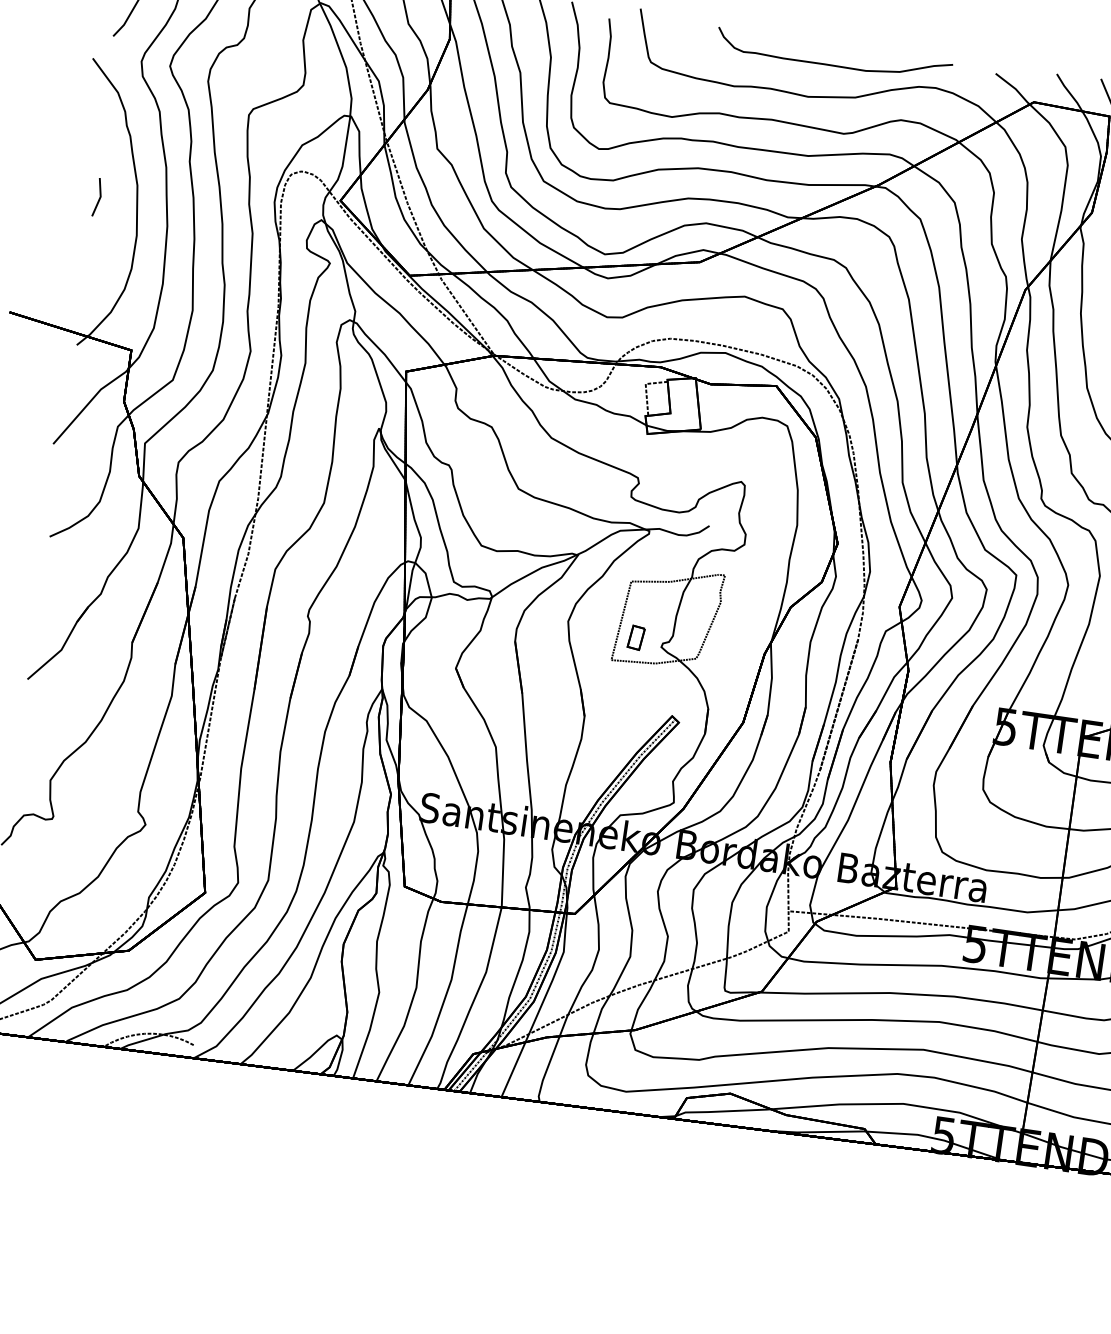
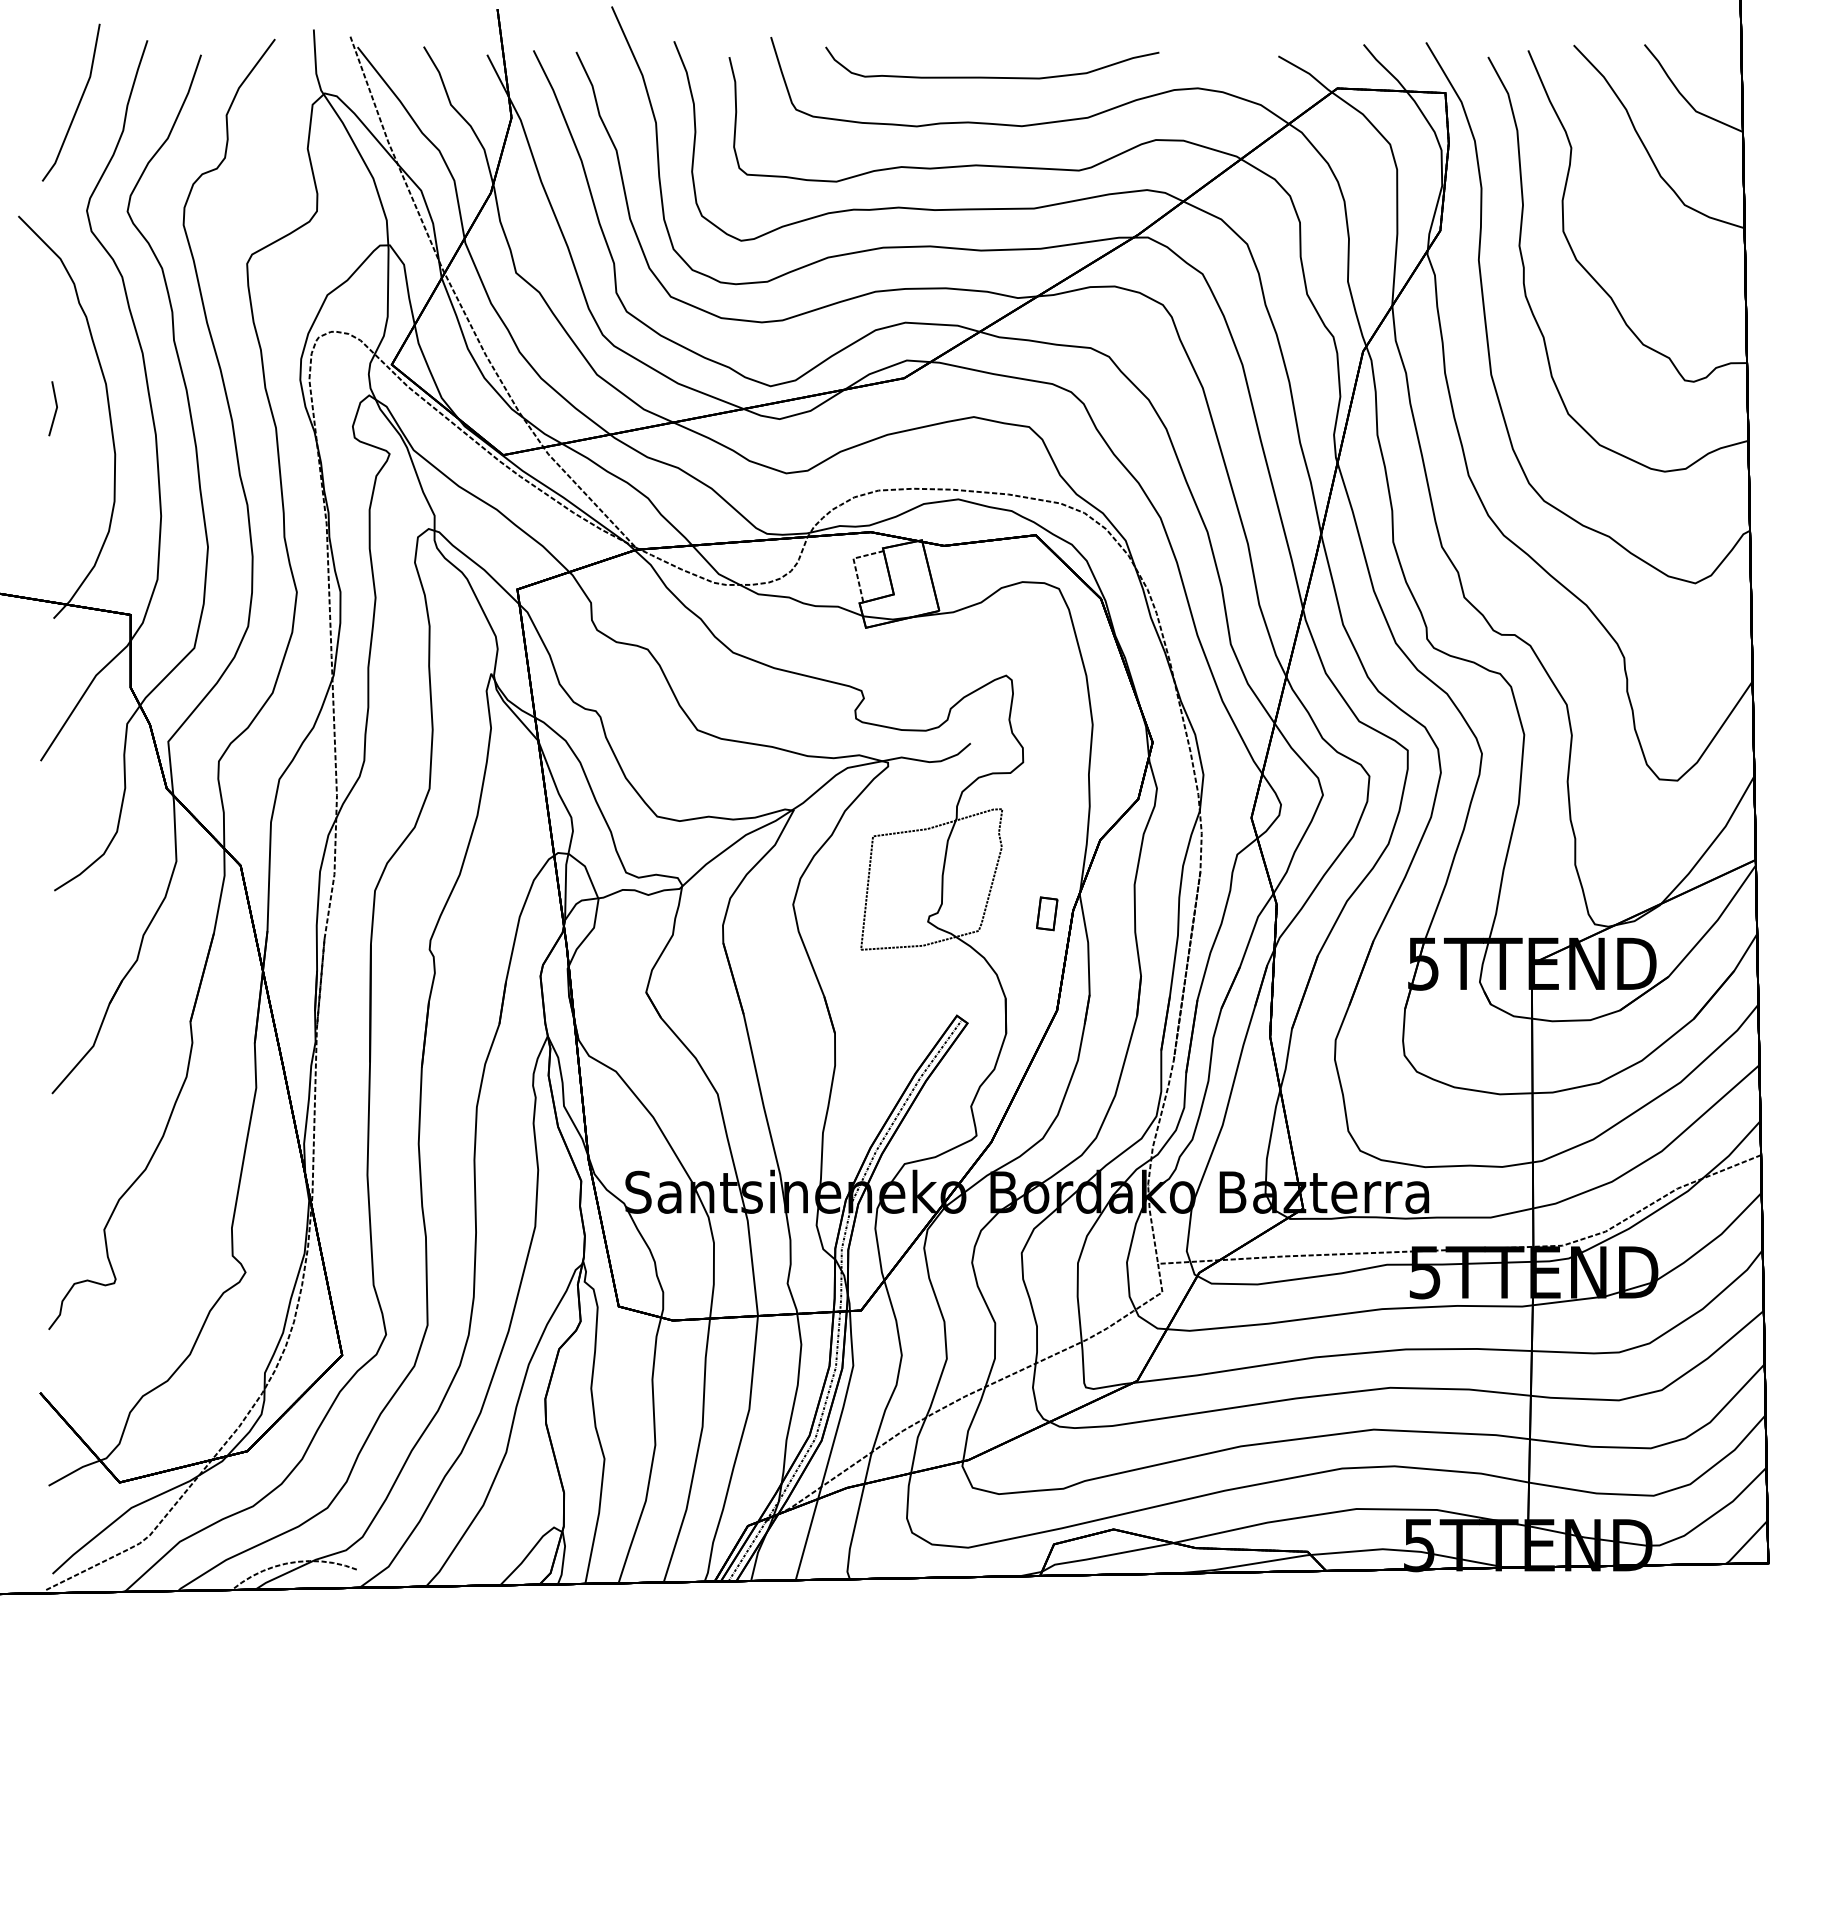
curve: (833, 64) -> (992, 76), moved
part: (636, 637) -> (1047, 913), moved

